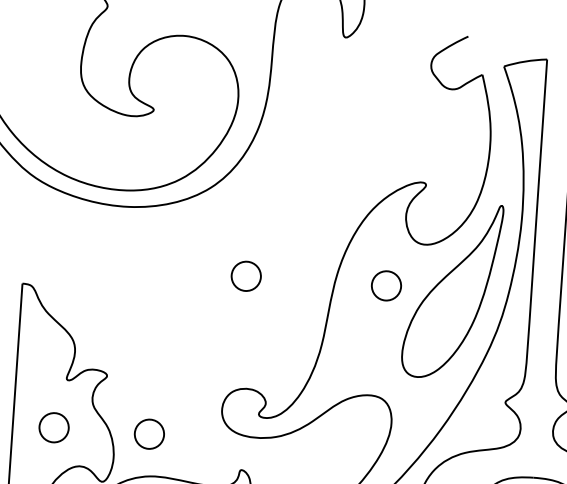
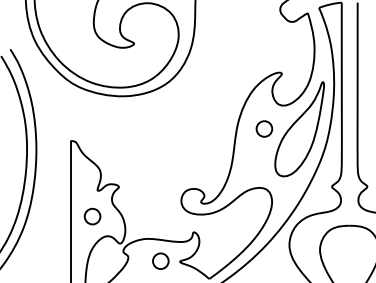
part: (246, 275) -> (189, 128), removed
part: (149, 434) -> (143, 216), removed

